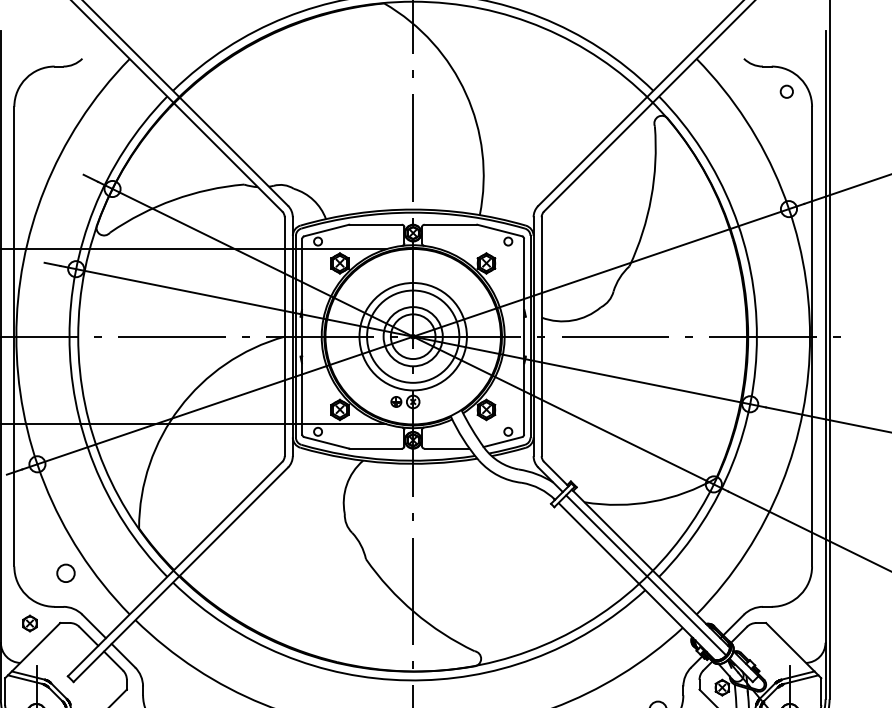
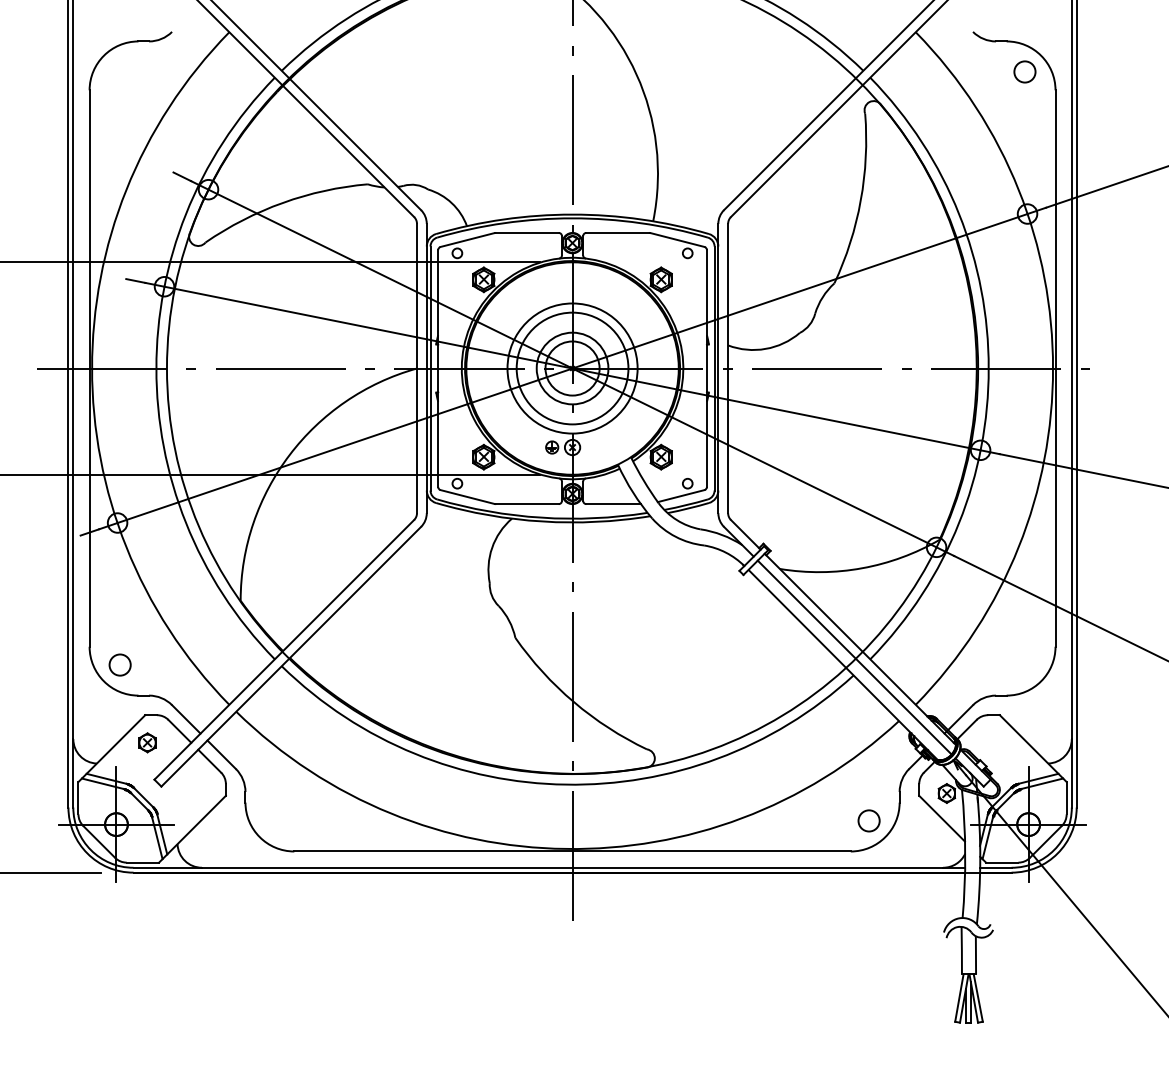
circle: (786, 91) -> (1024, 71), size x1.43
circle: (65, 572) -> (119, 664), moved
part: (29, 623) -> (147, 742), moved

